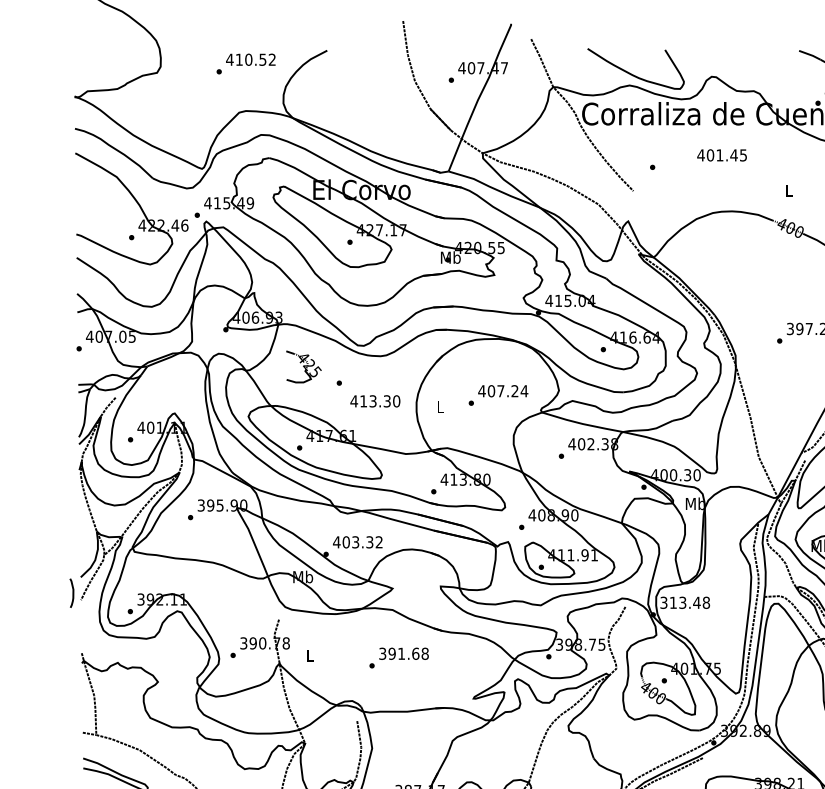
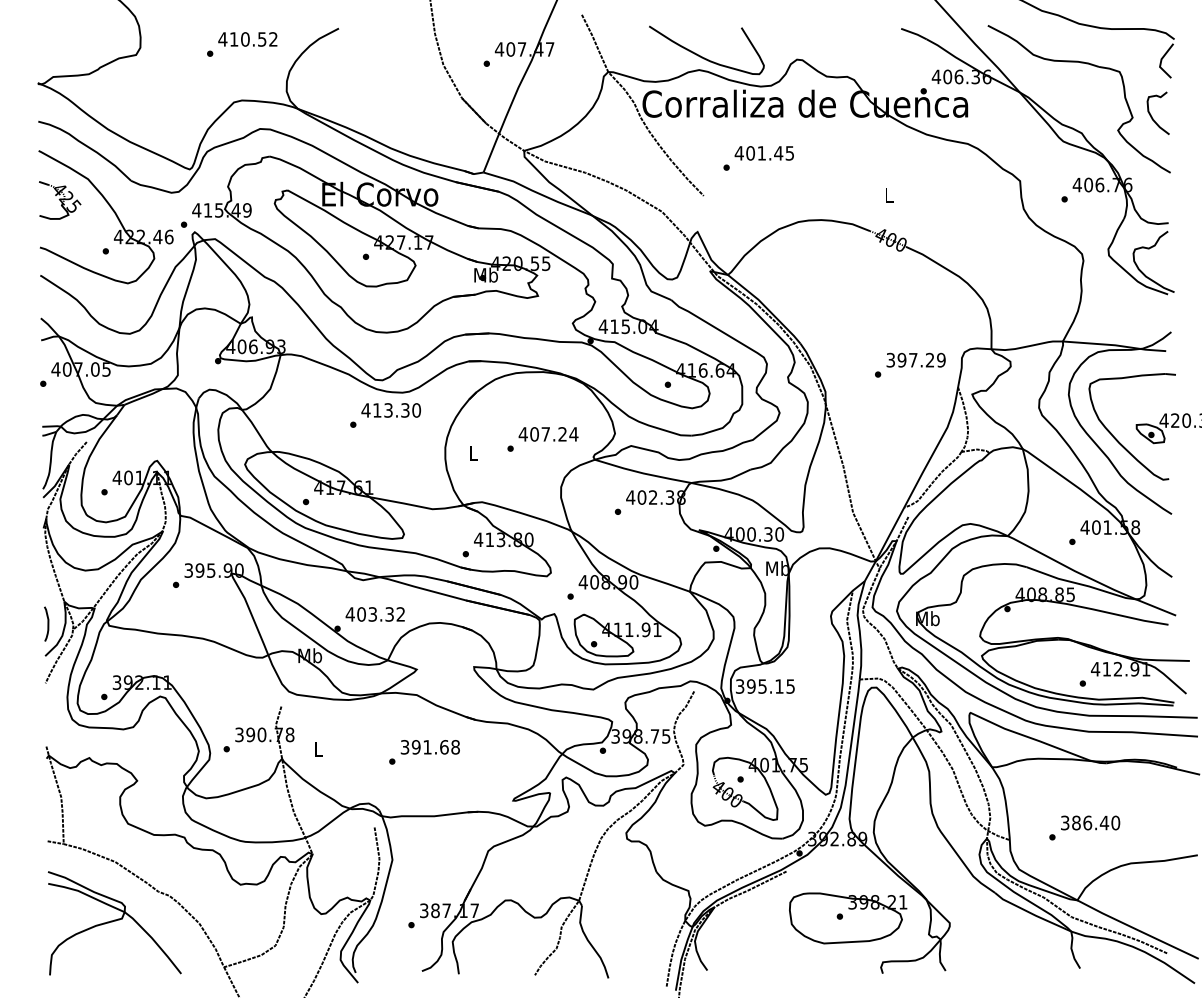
text: (721, 155) -> (763, 153), moved
part: (304, 366) -> (60, 200), moved
text: (374, 401) -> (390, 410), moved
curve: (72, 592) -> (47, 623), moved
text: (690, 602) -> (771, 686), 313.48 -> 395.15

